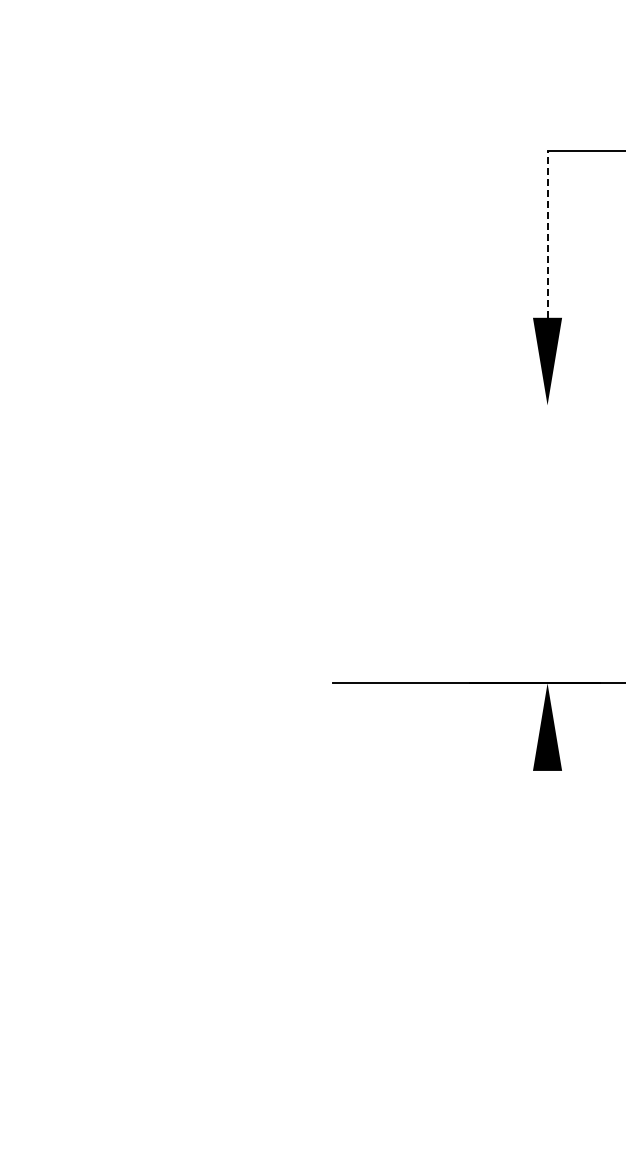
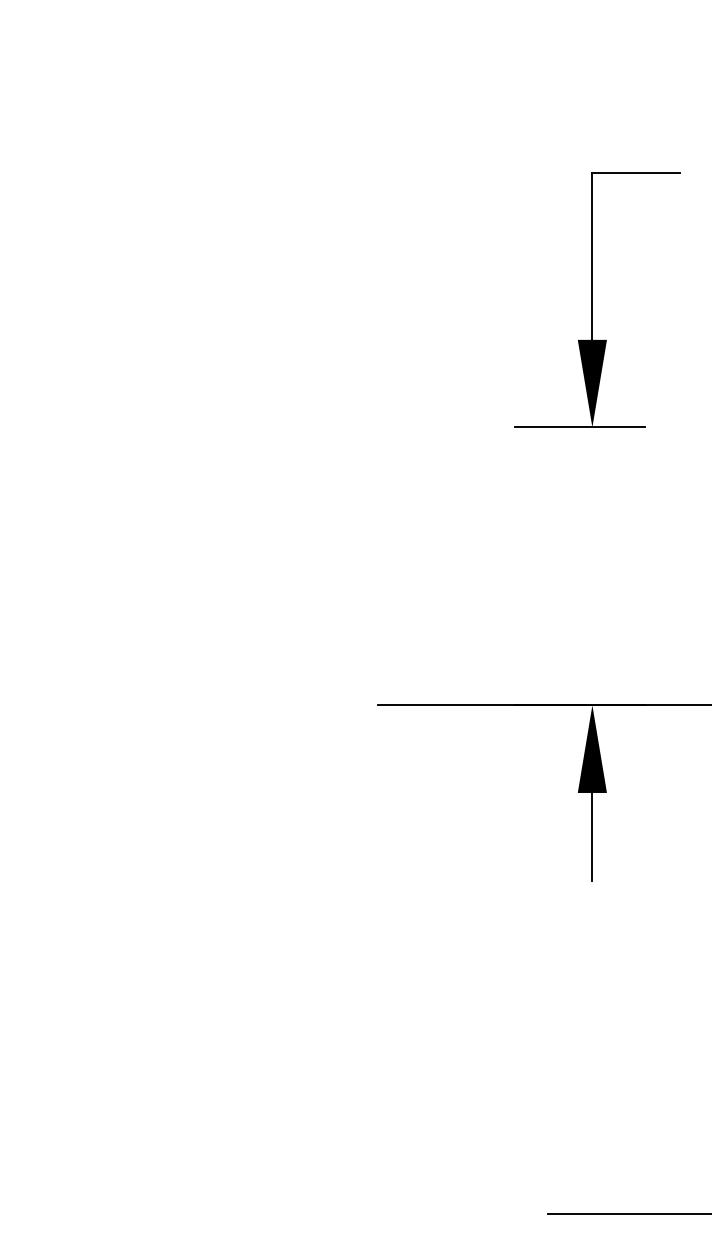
line: (547, 234) -> (592, 256), dashed -> solid
line: (534, 405) -> (579, 427), added
line: (547, 814) -> (592, 836), added

